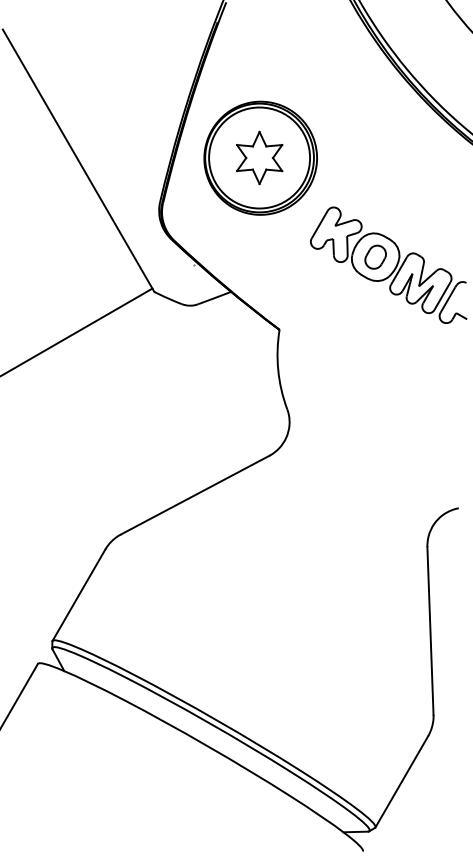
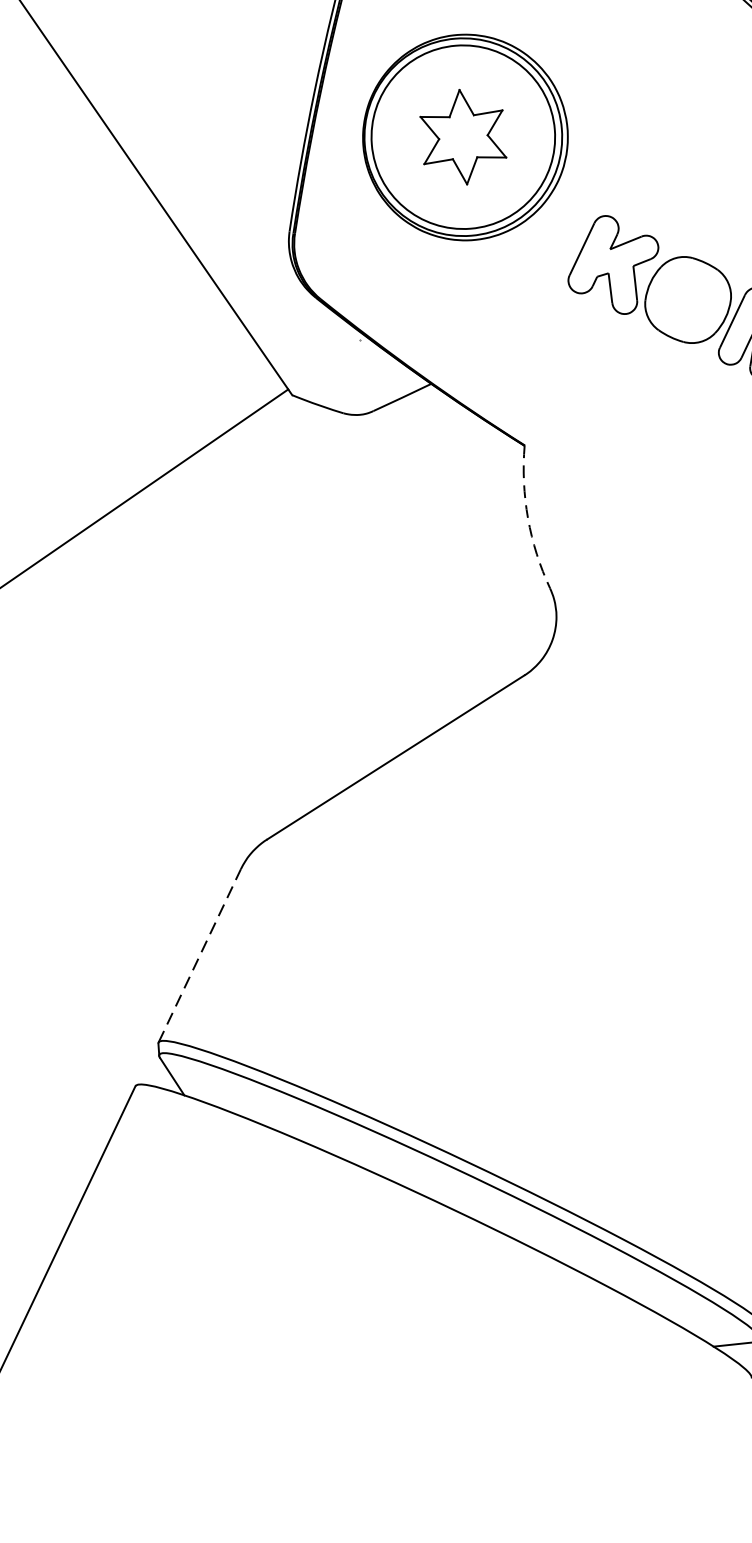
part: (375, 256) -> (687, 298), removed
arc: (278, 369) -> (528, 517), solid -> dashed
line: (78, 595) -> (199, 956), solid -> dashed

